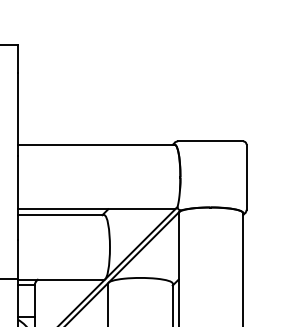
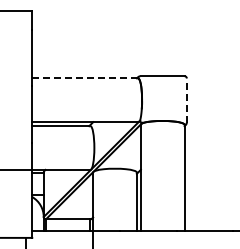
line: (96, 144) -> (85, 78), solid -> dashed
line: (246, 177) -> (186, 100), solid -> dashed

